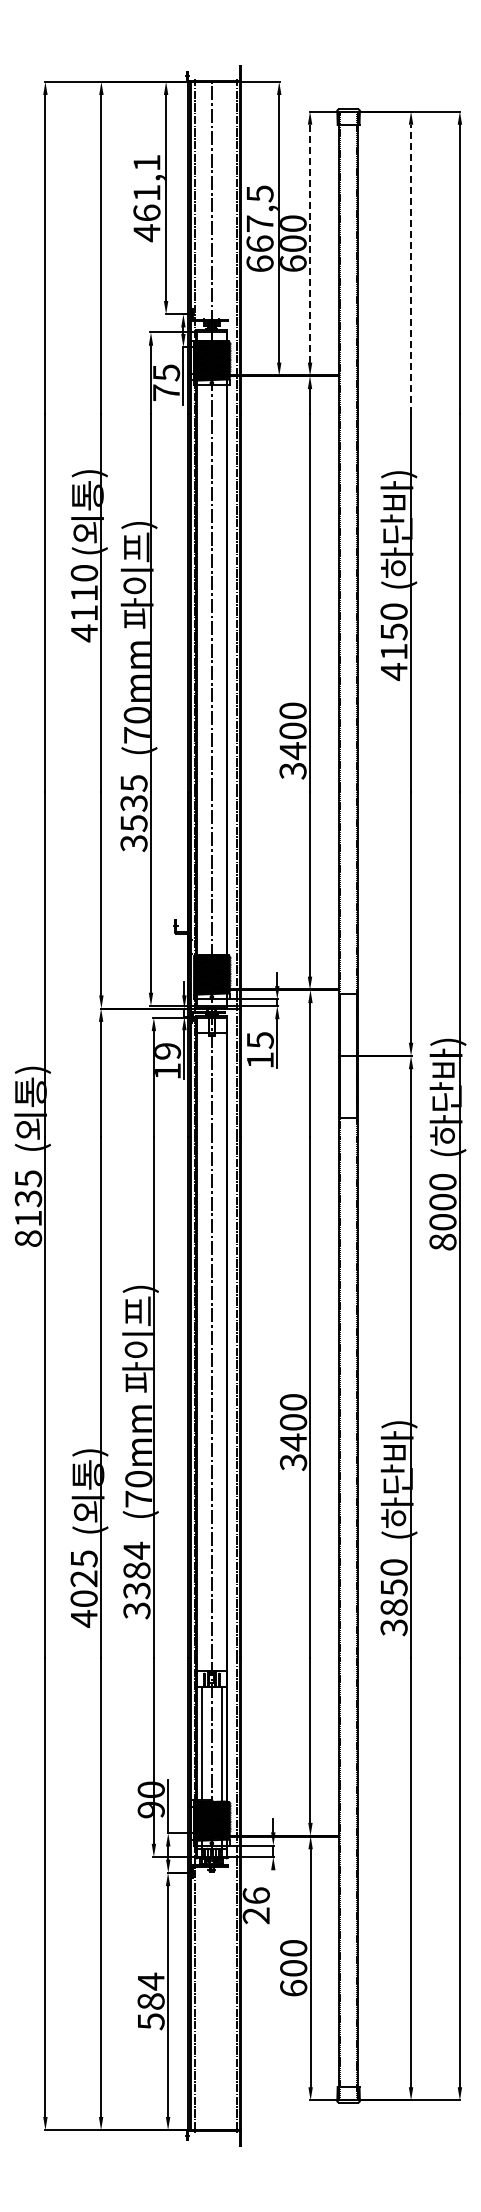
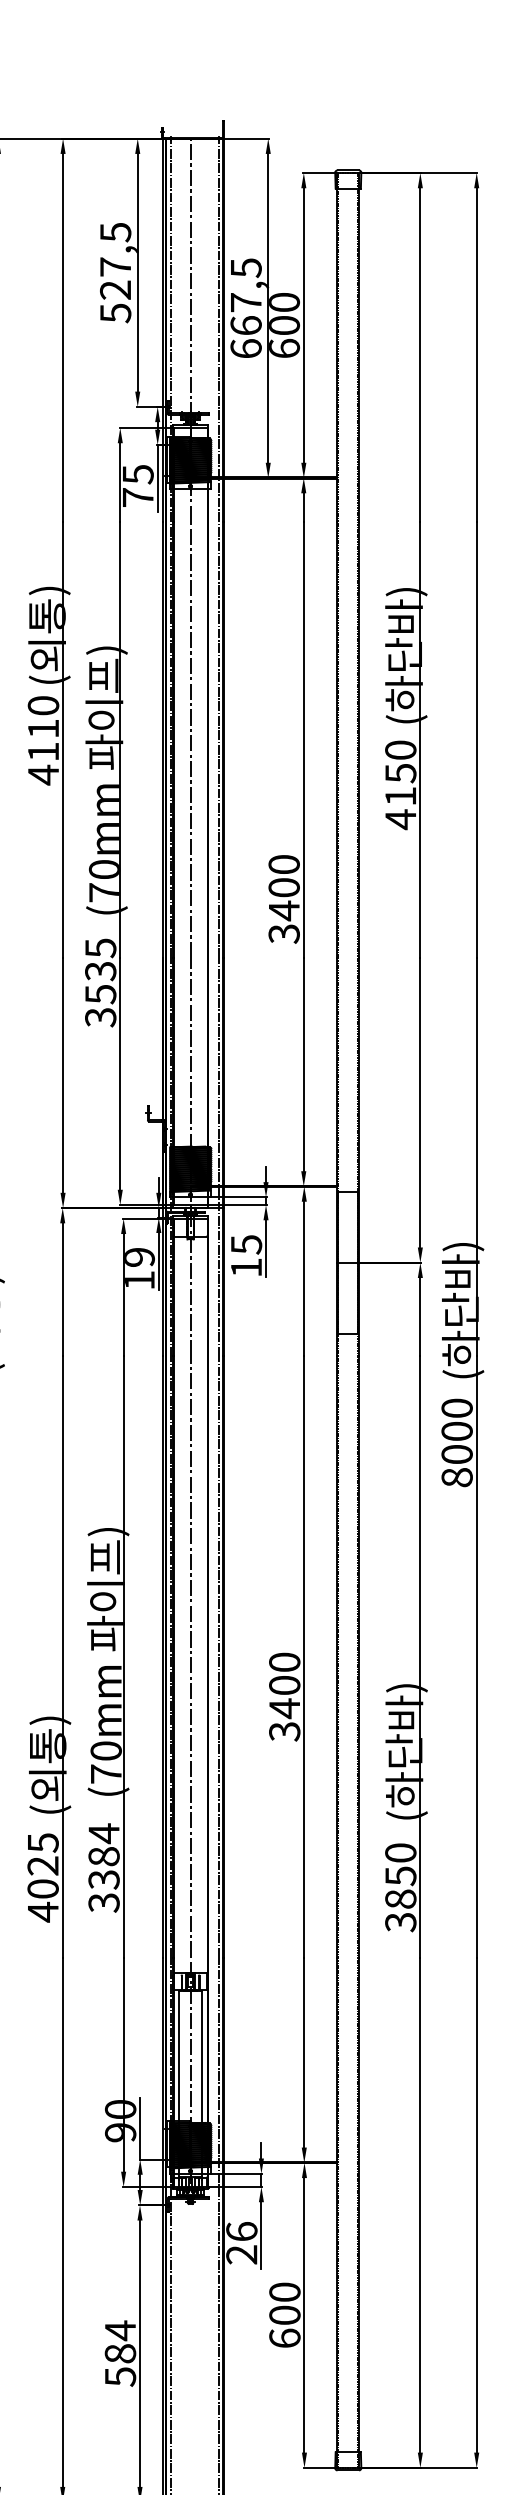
text: (146, 198) -> (115, 273), 461,1 -> 527,5
line: (310, 243) -> (304, 325), dashed -> solid
line: (411, 269) -> (420, 355), dashed -> solid
line: (273, 1899) -> (261, 2235), added

